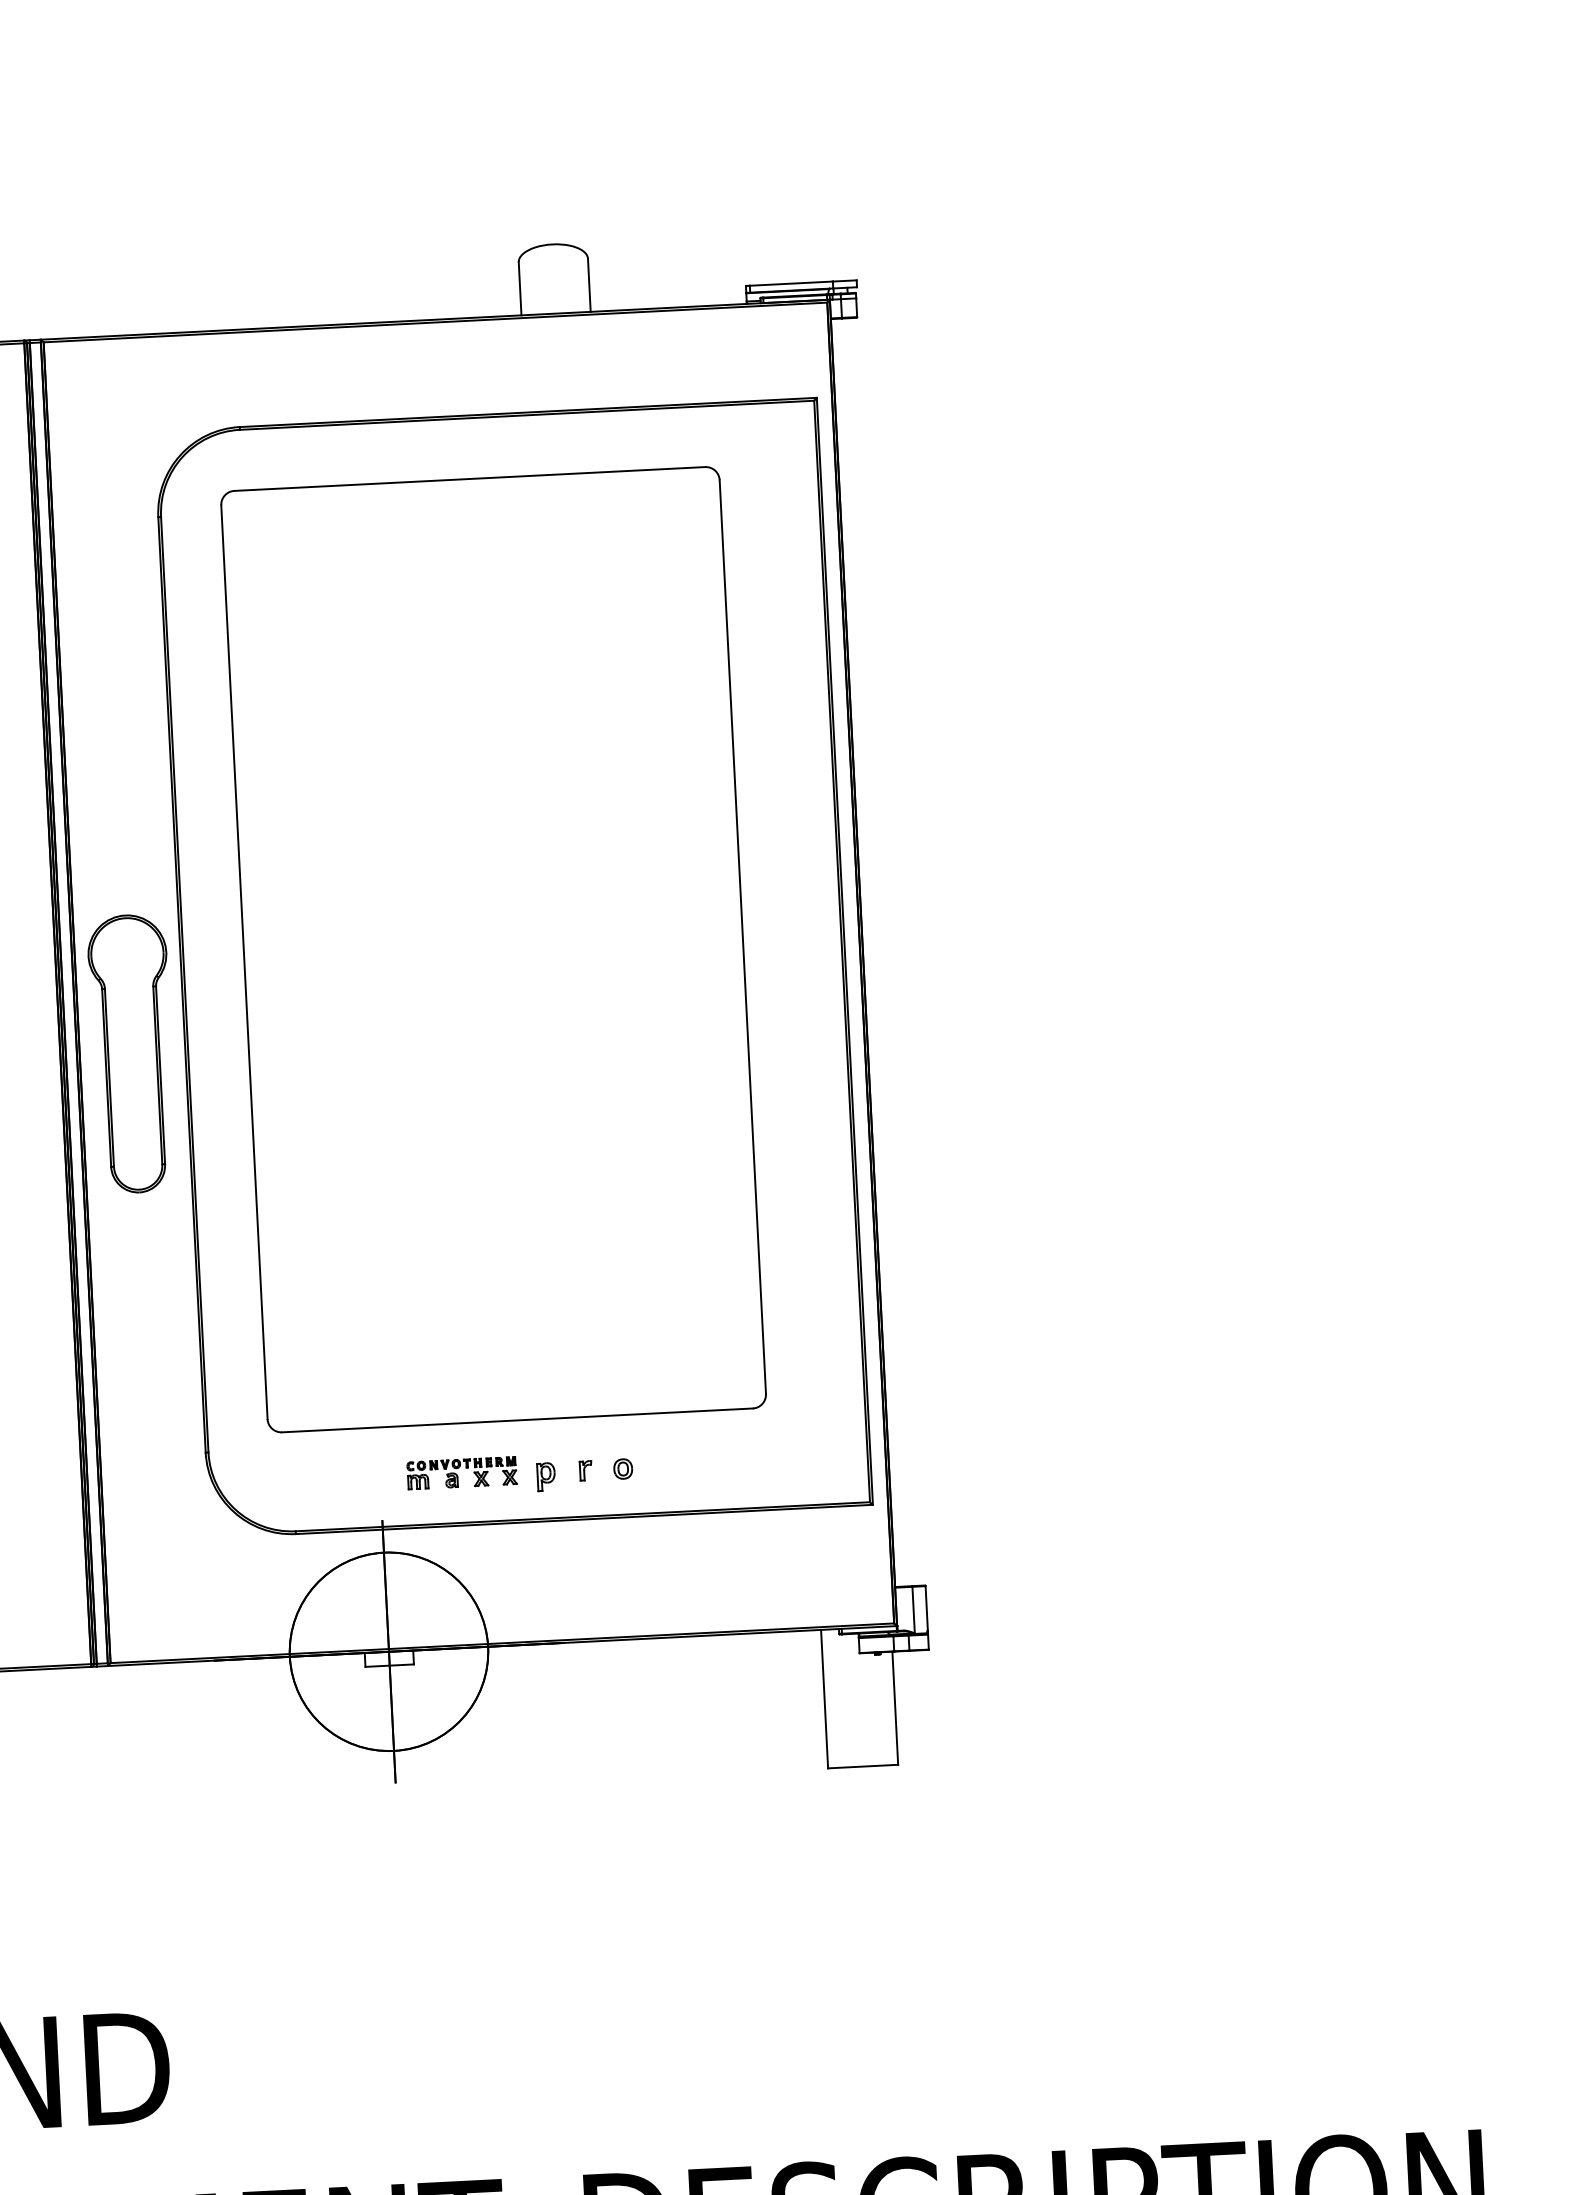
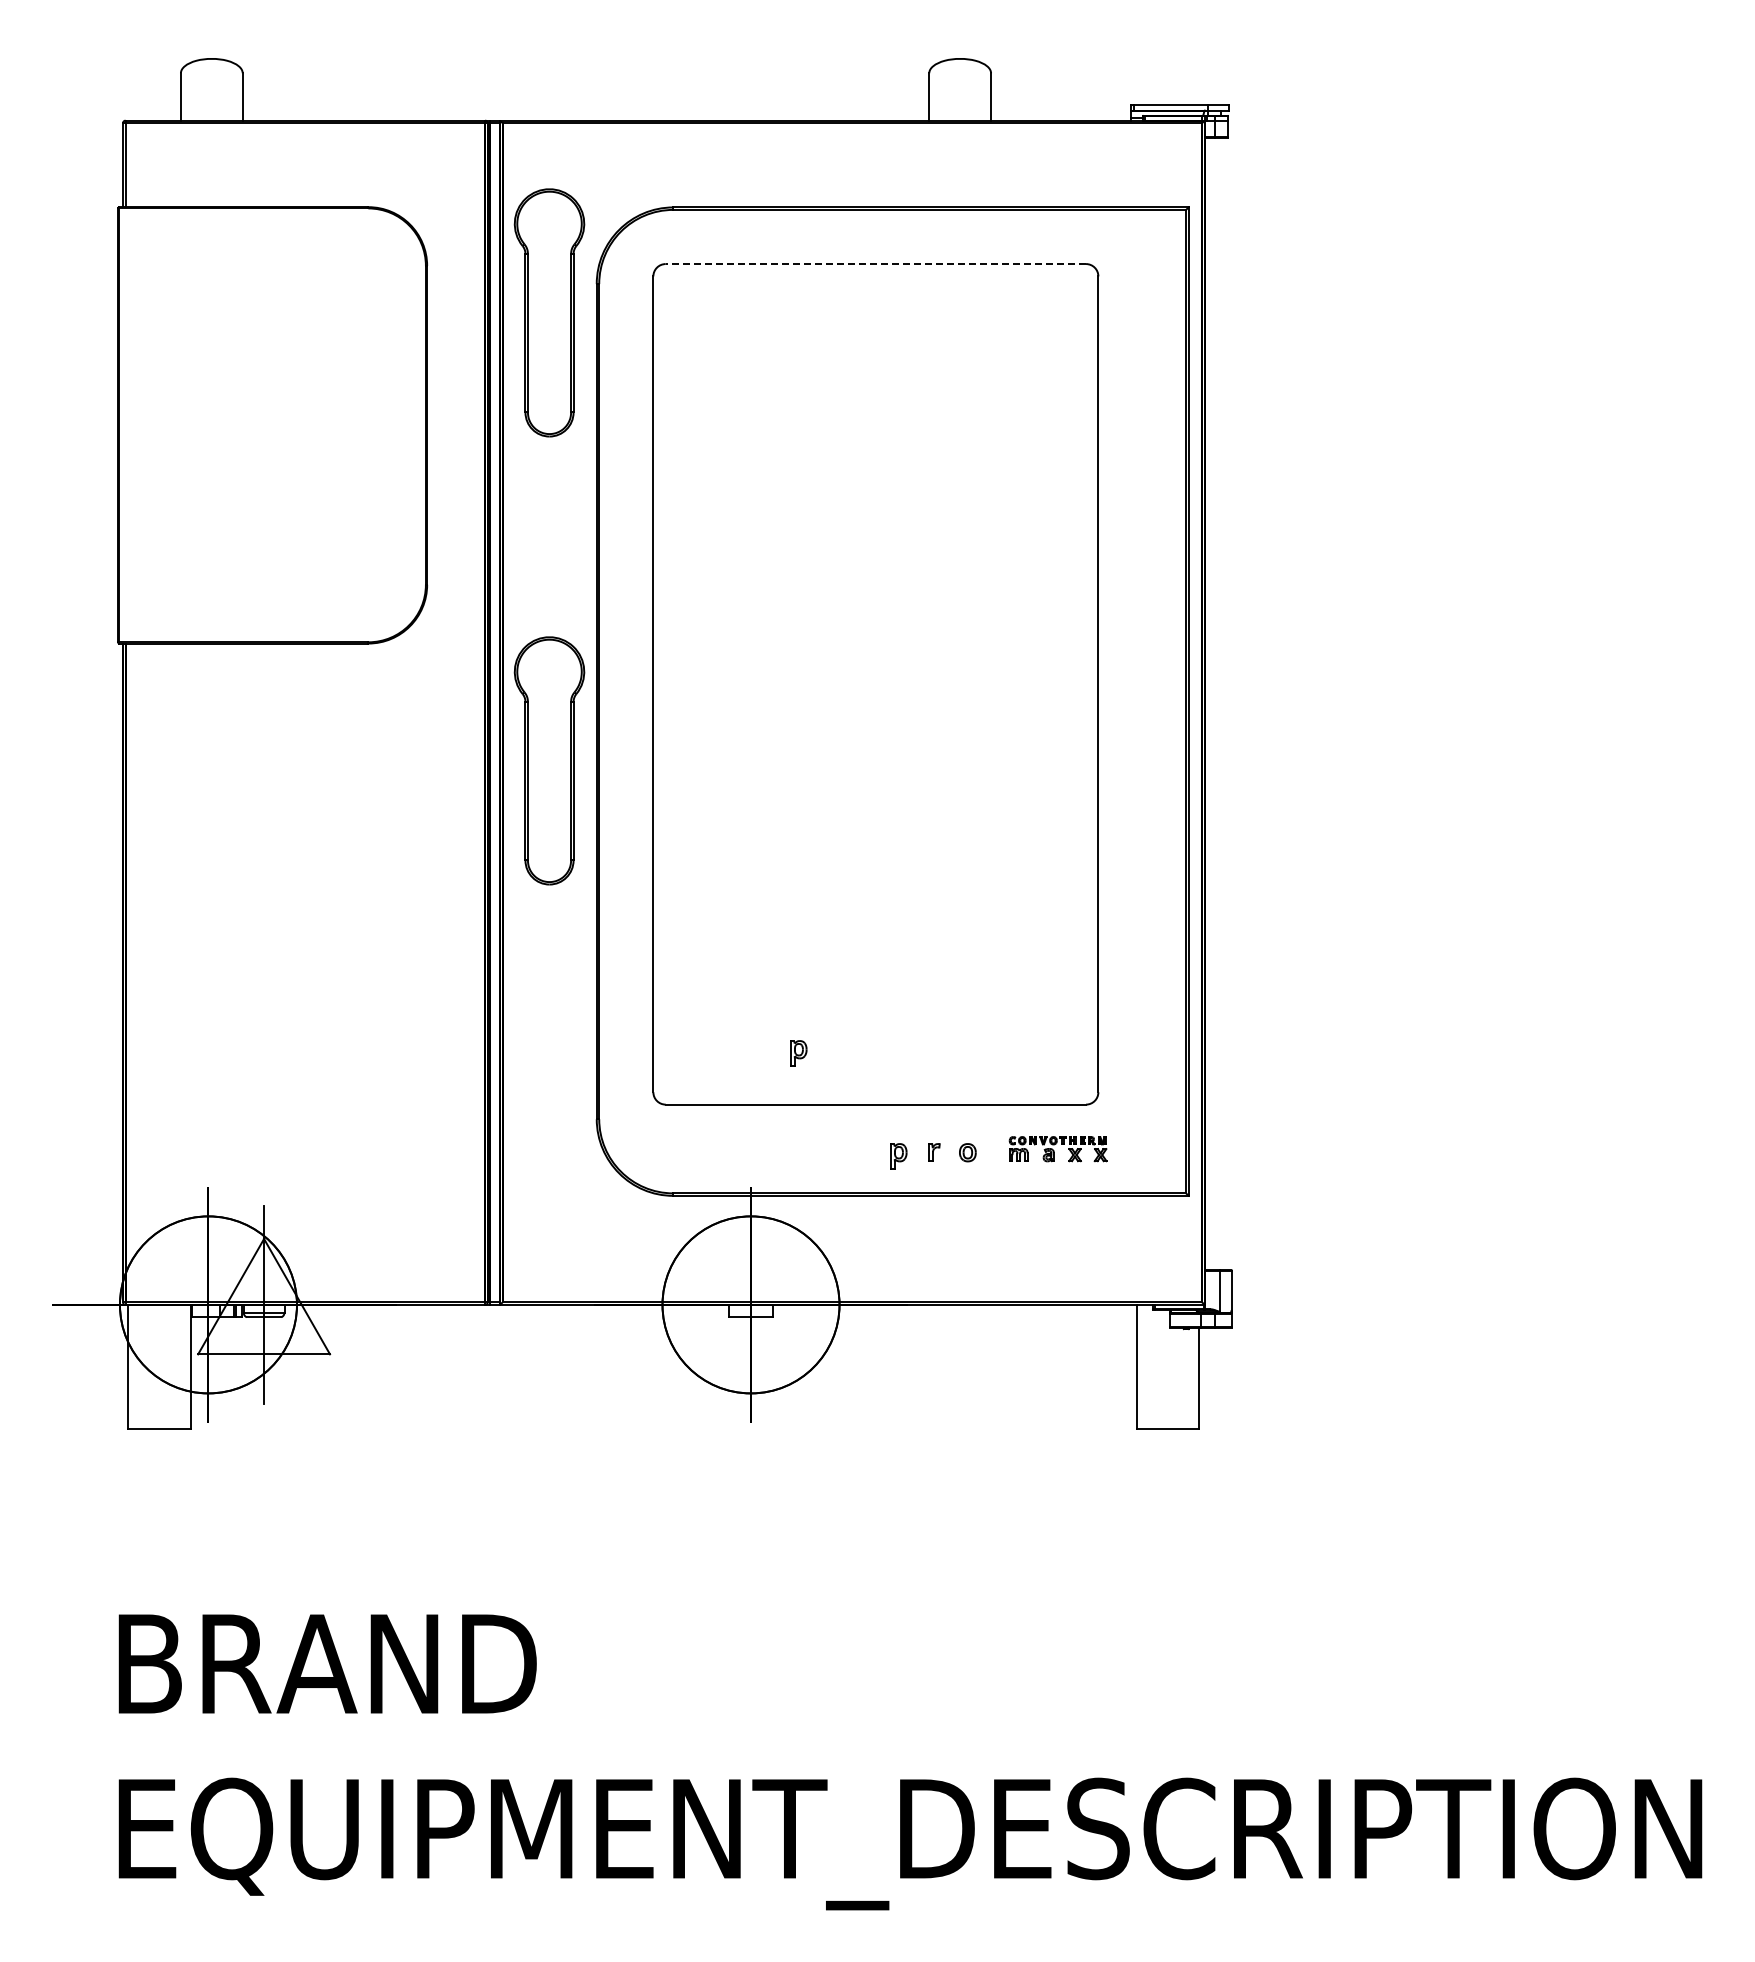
line: (469, 479) -> (875, 264), solid -> dashed
part: (107, 551) -> (549, 312), added
part: (427, 1367) -> (798, 1053), added
part: (461, 1473) -> (1057, 1149), moved

